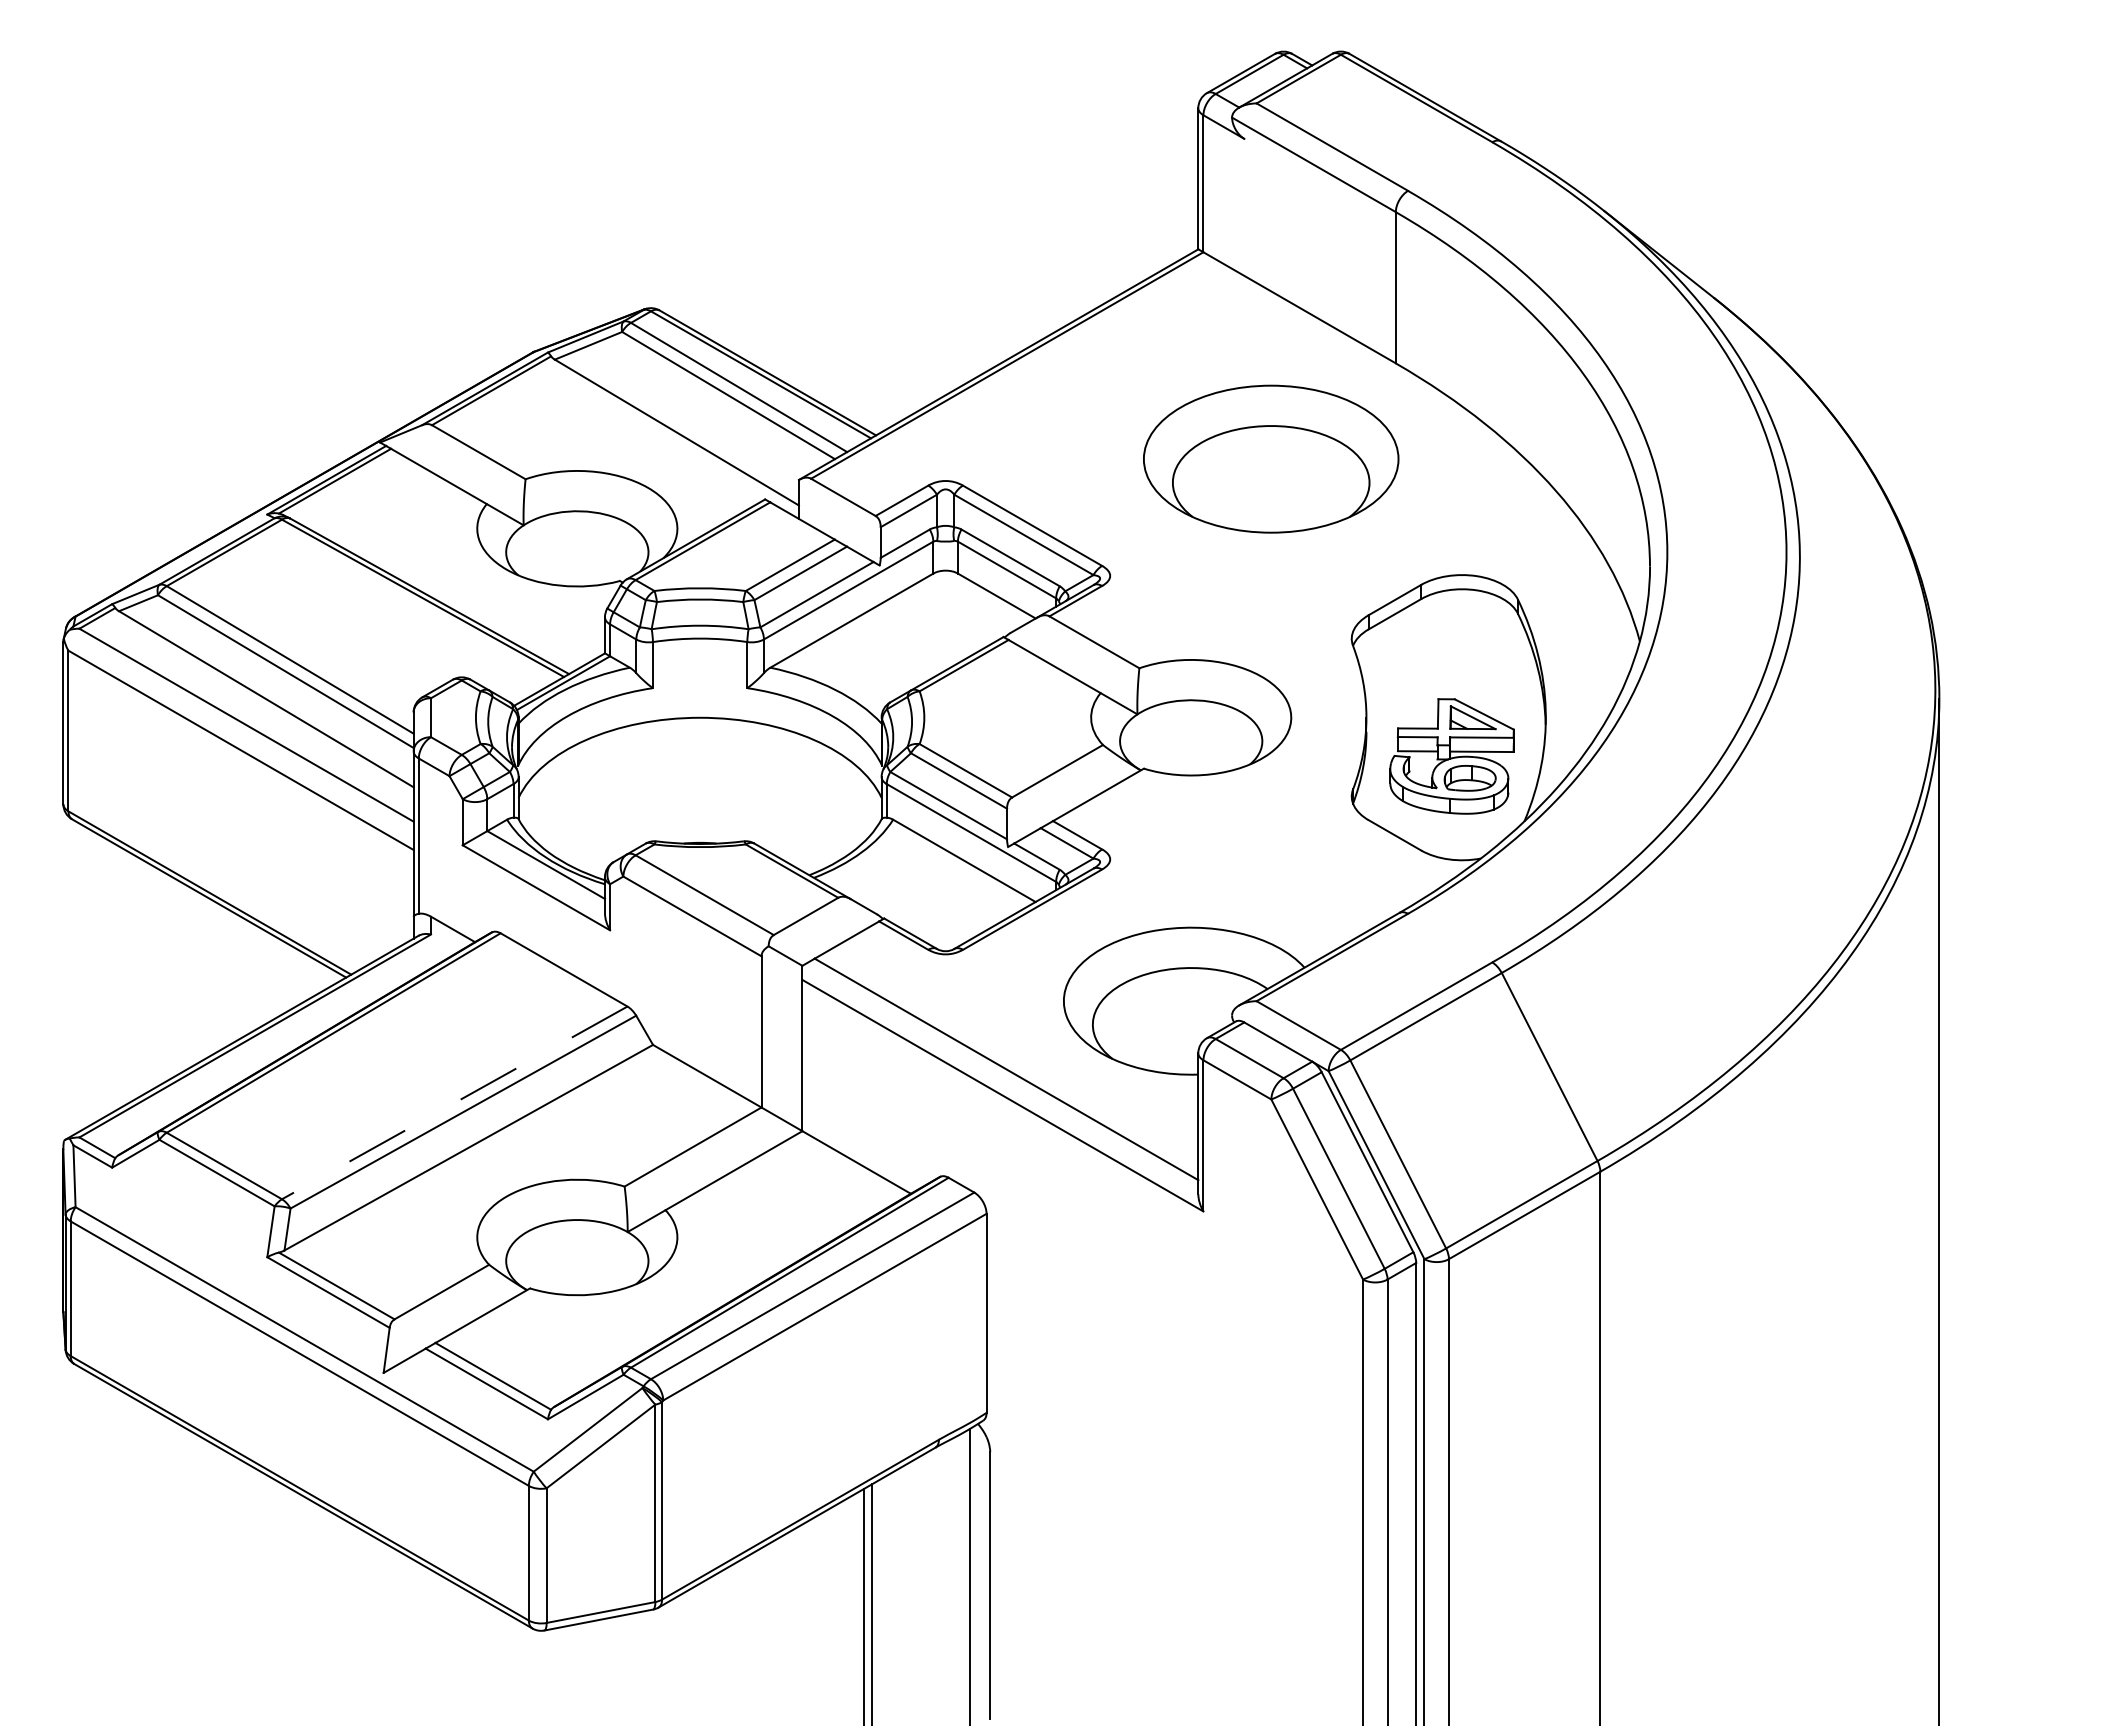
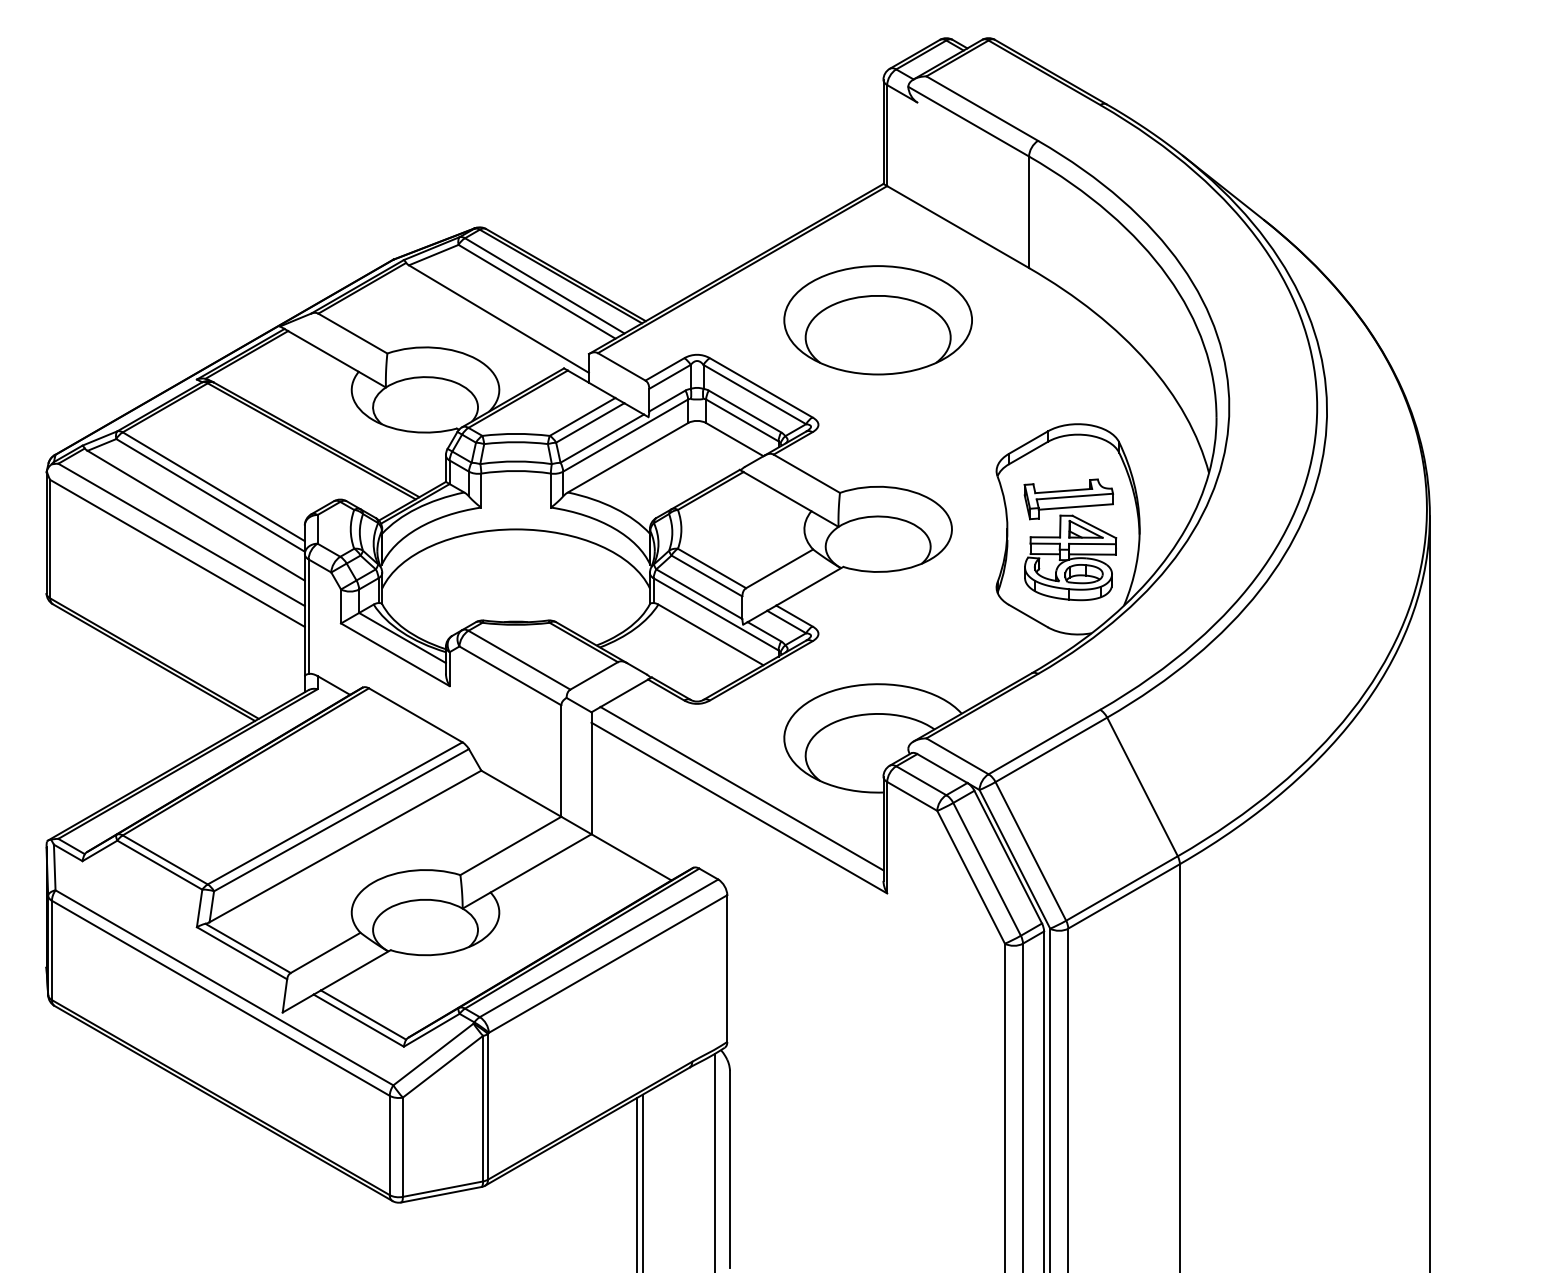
part: (1271, 458) -> (878, 319), moved
part: (1449, 676) -> (1068, 498), added
line: (454, 1102) -> (334, 813), dashed -> solid

